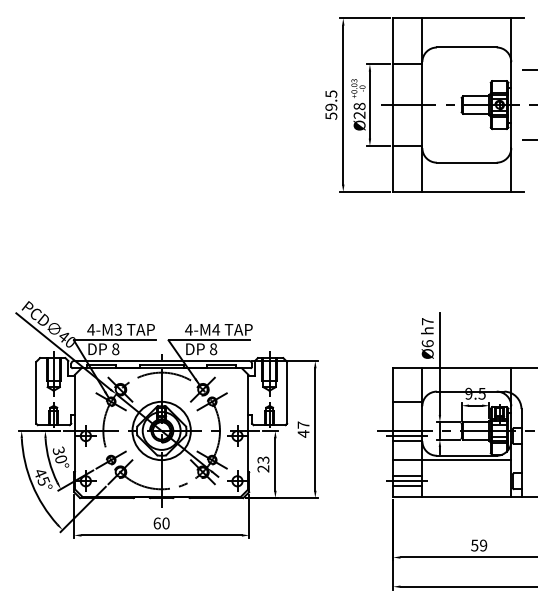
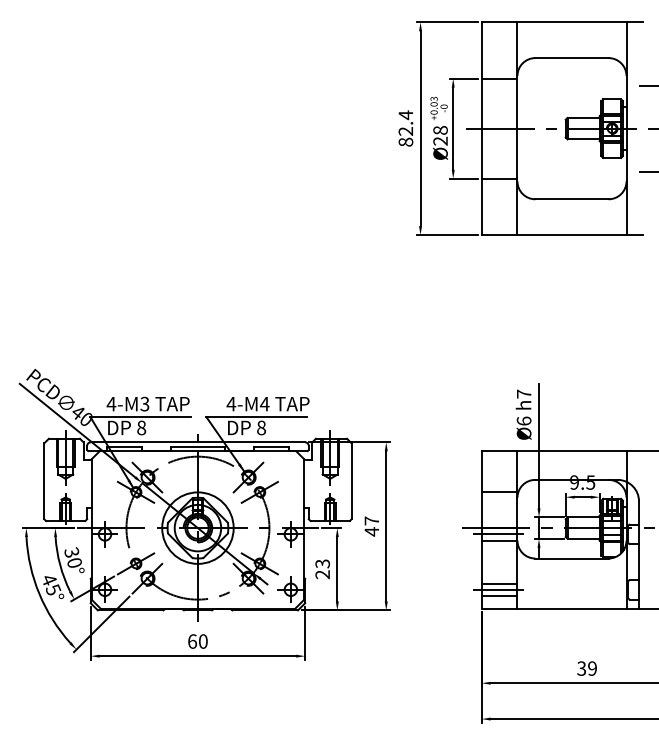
text: (331, 104) -> (405, 128), 59.5 -> 82.4
line: (451, 459) -> (553, 563), removed
text: (474, 545) -> (581, 668), 59 -> 39

